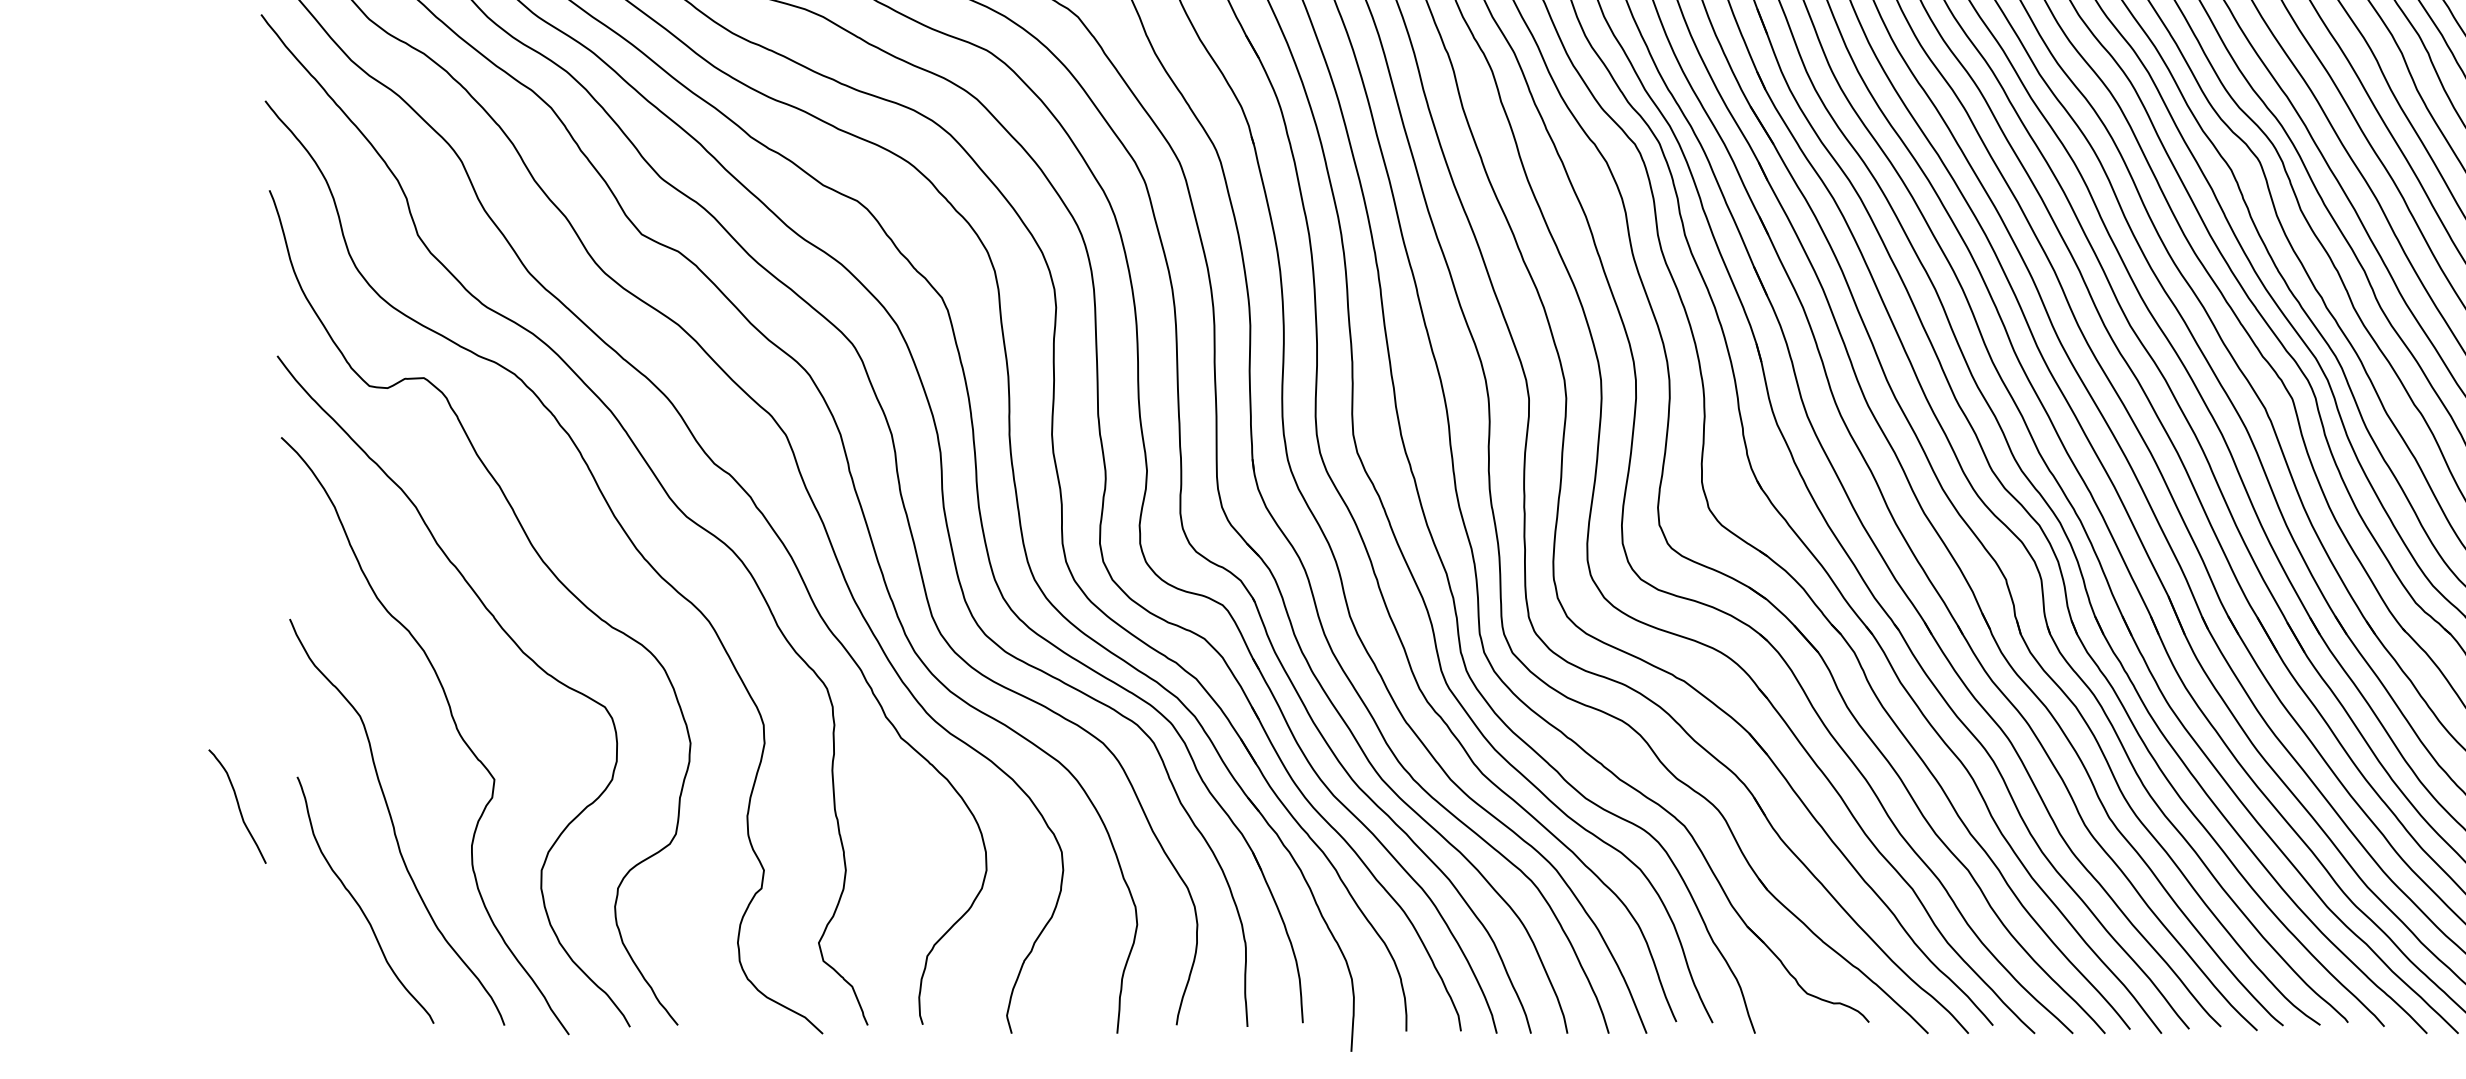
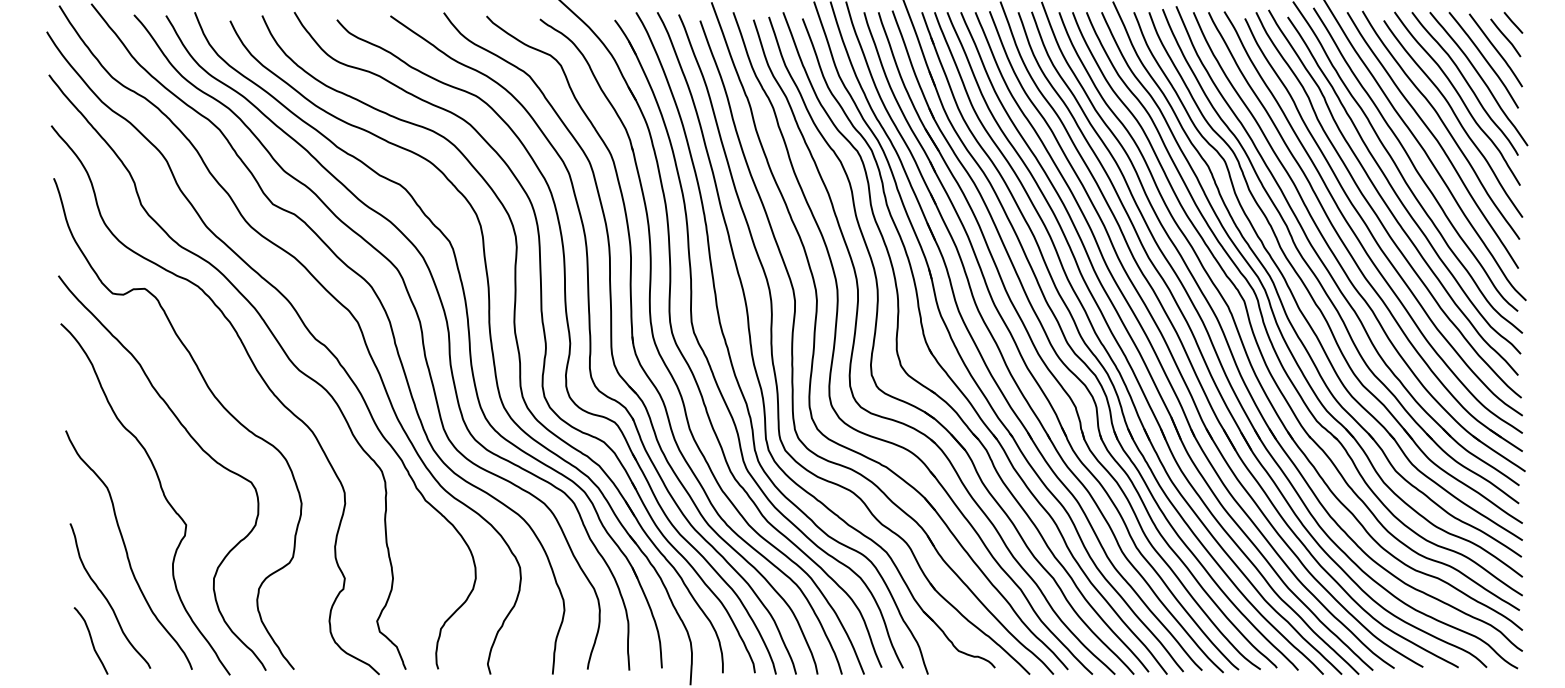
curve: (236, 805) -> (90, 640), moved

